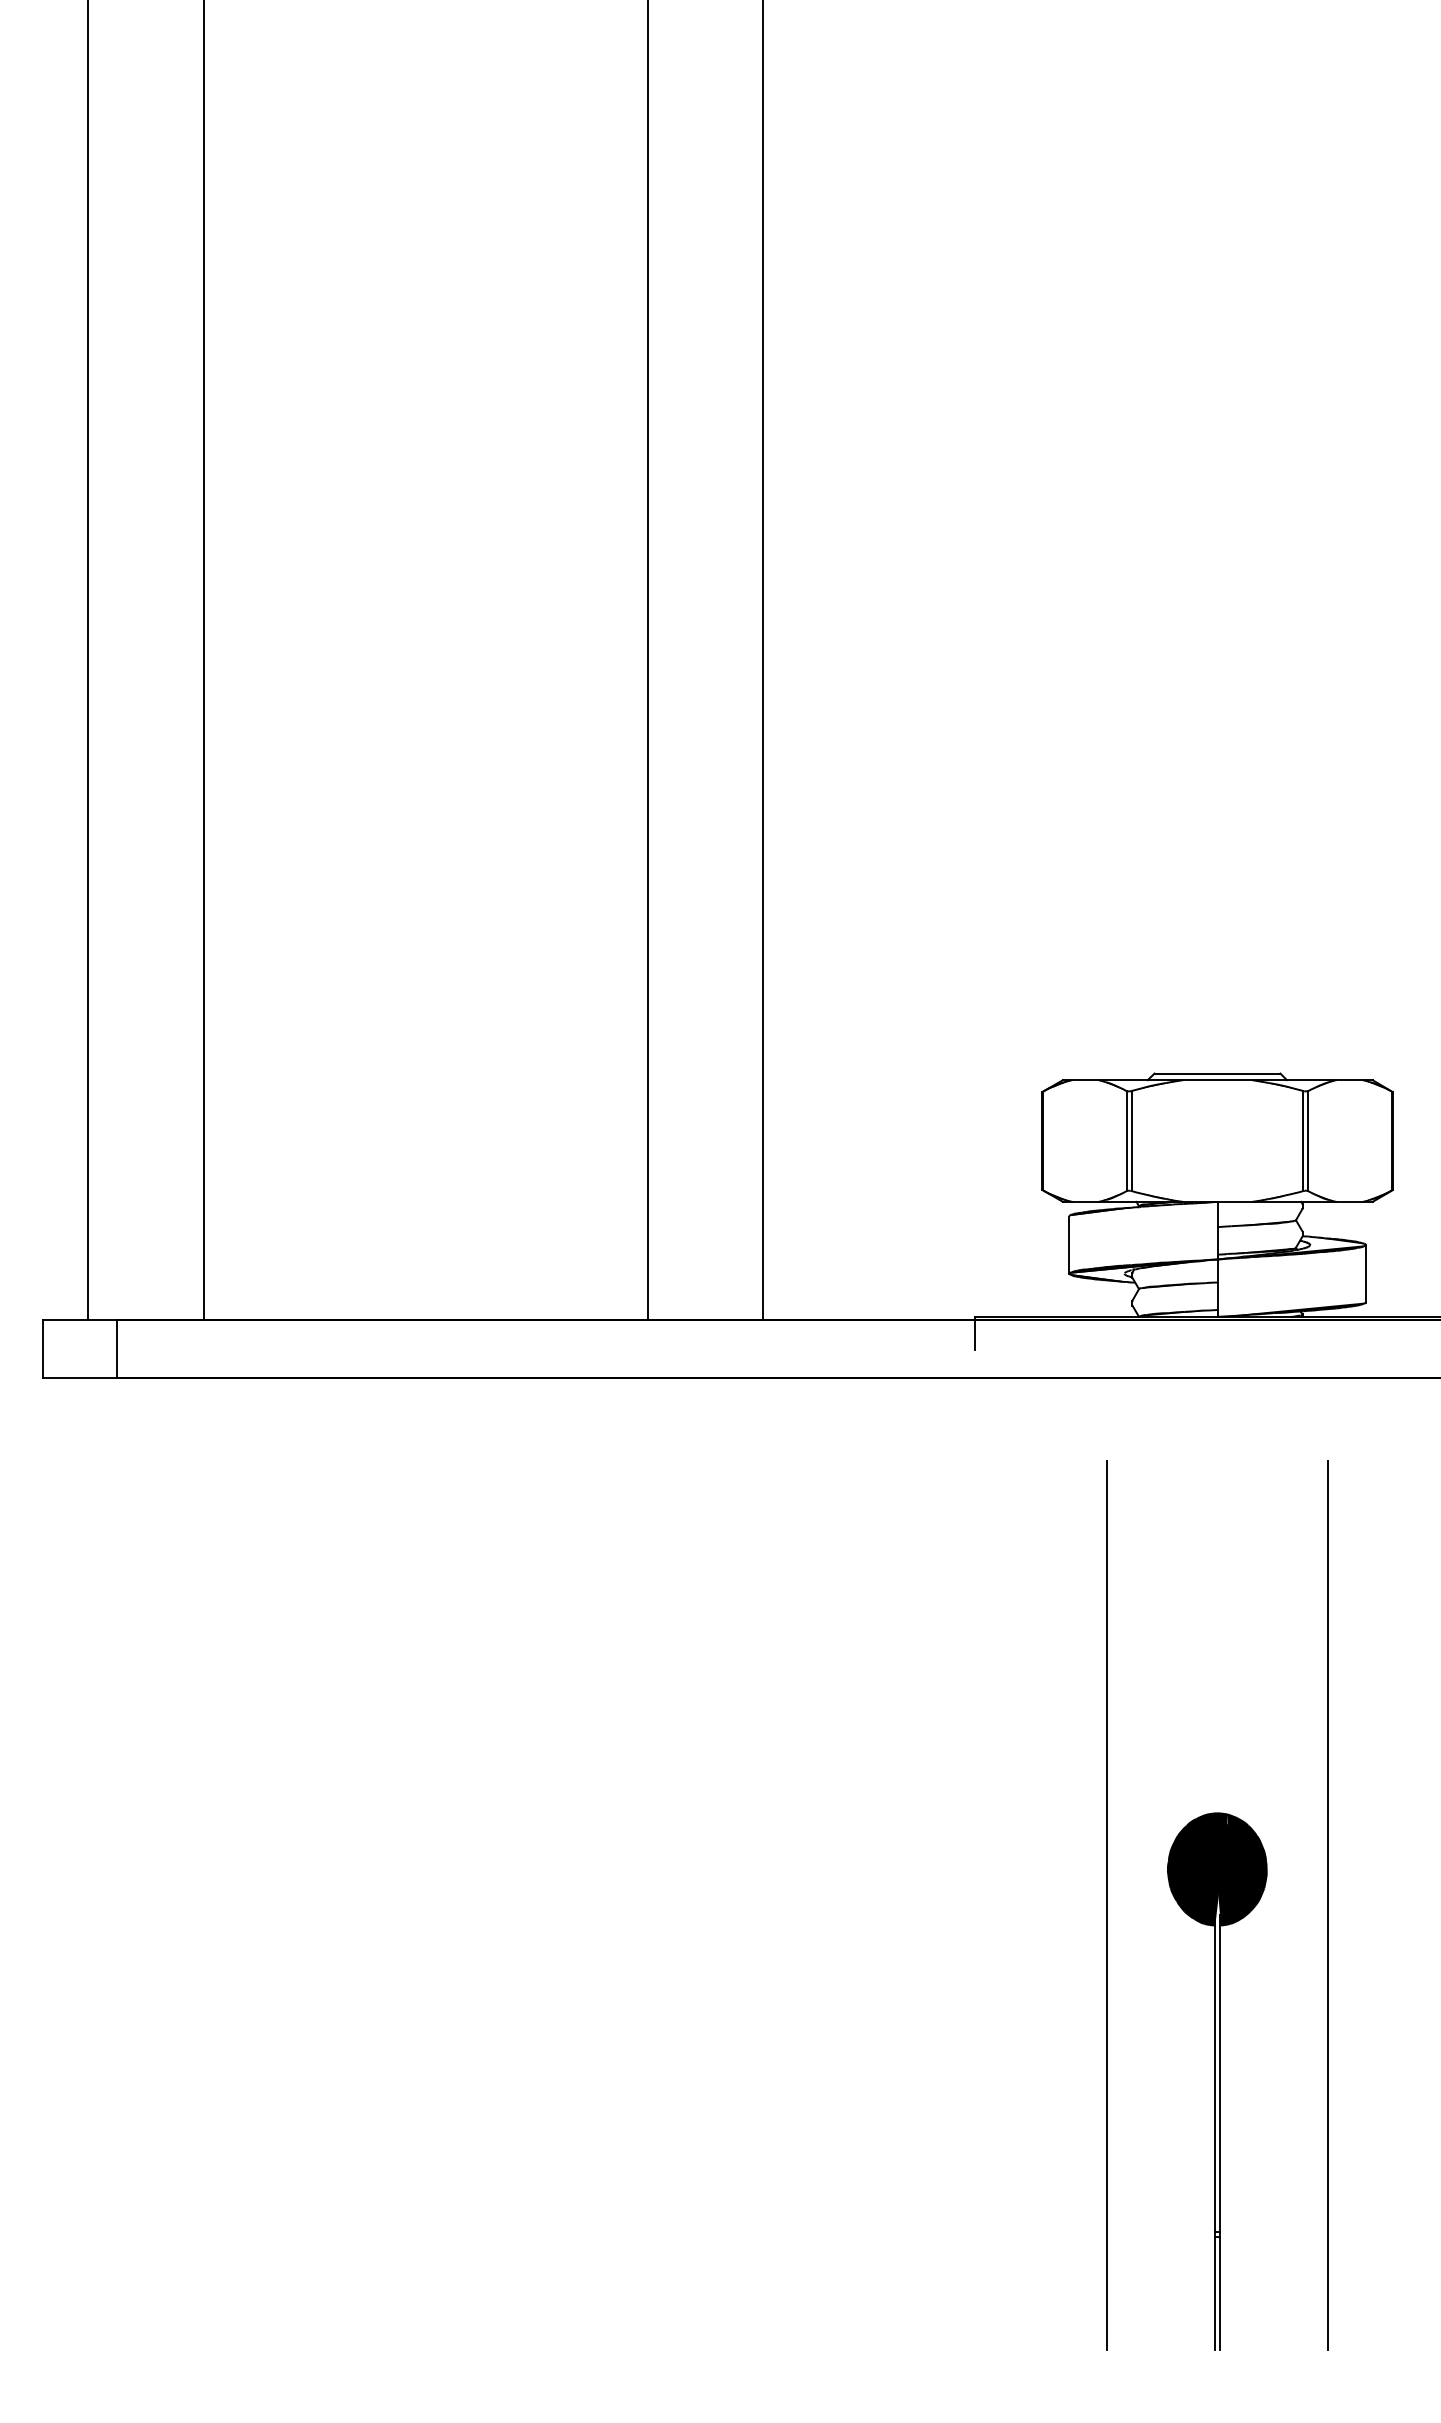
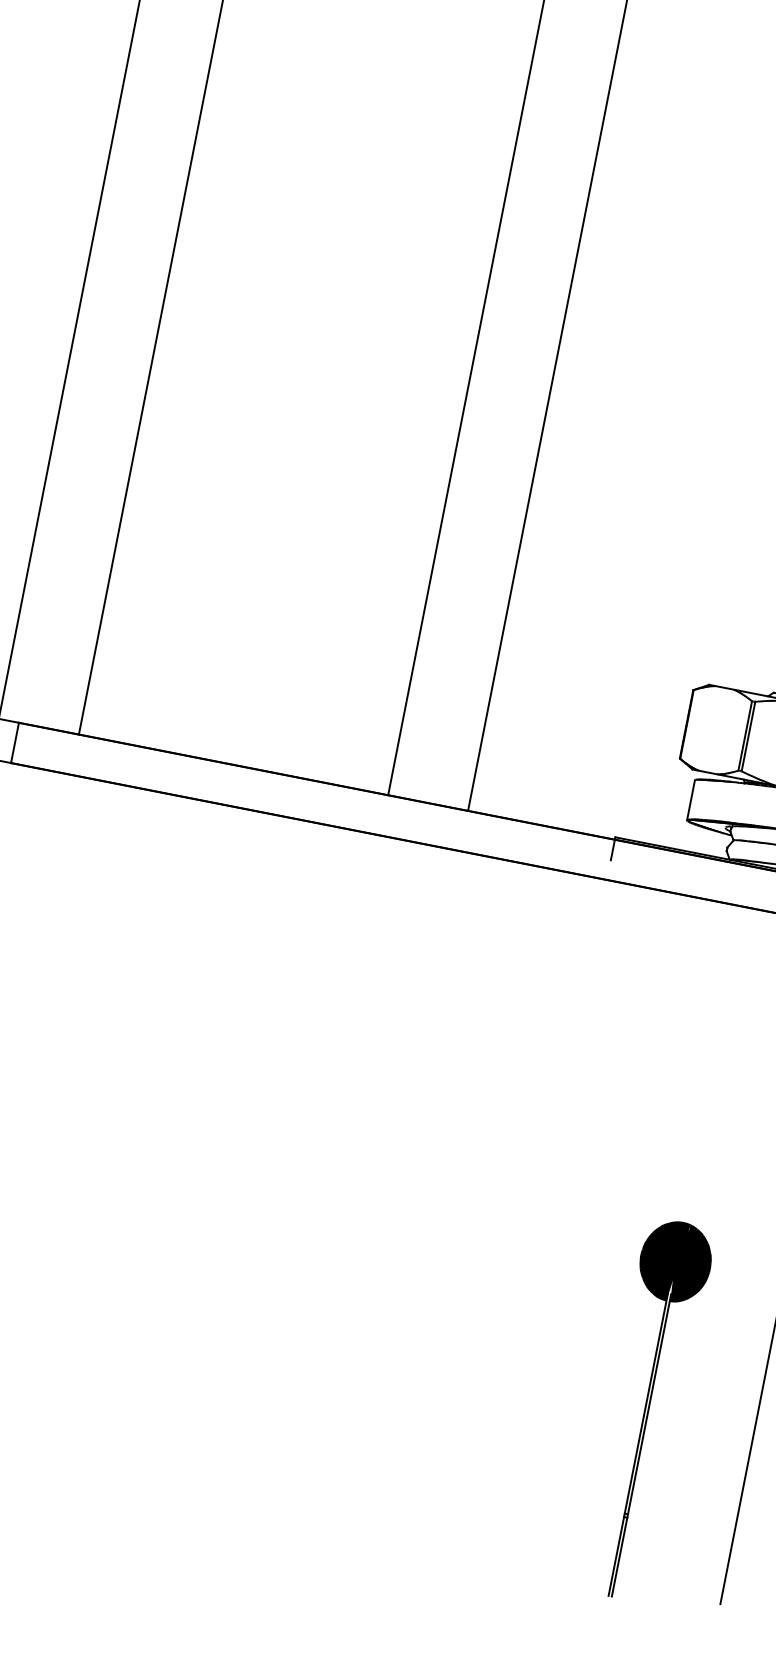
line: (1107, 1905) -> (627, 1264), removed
part: (1217, 2081) -> (646, 1409), moved

